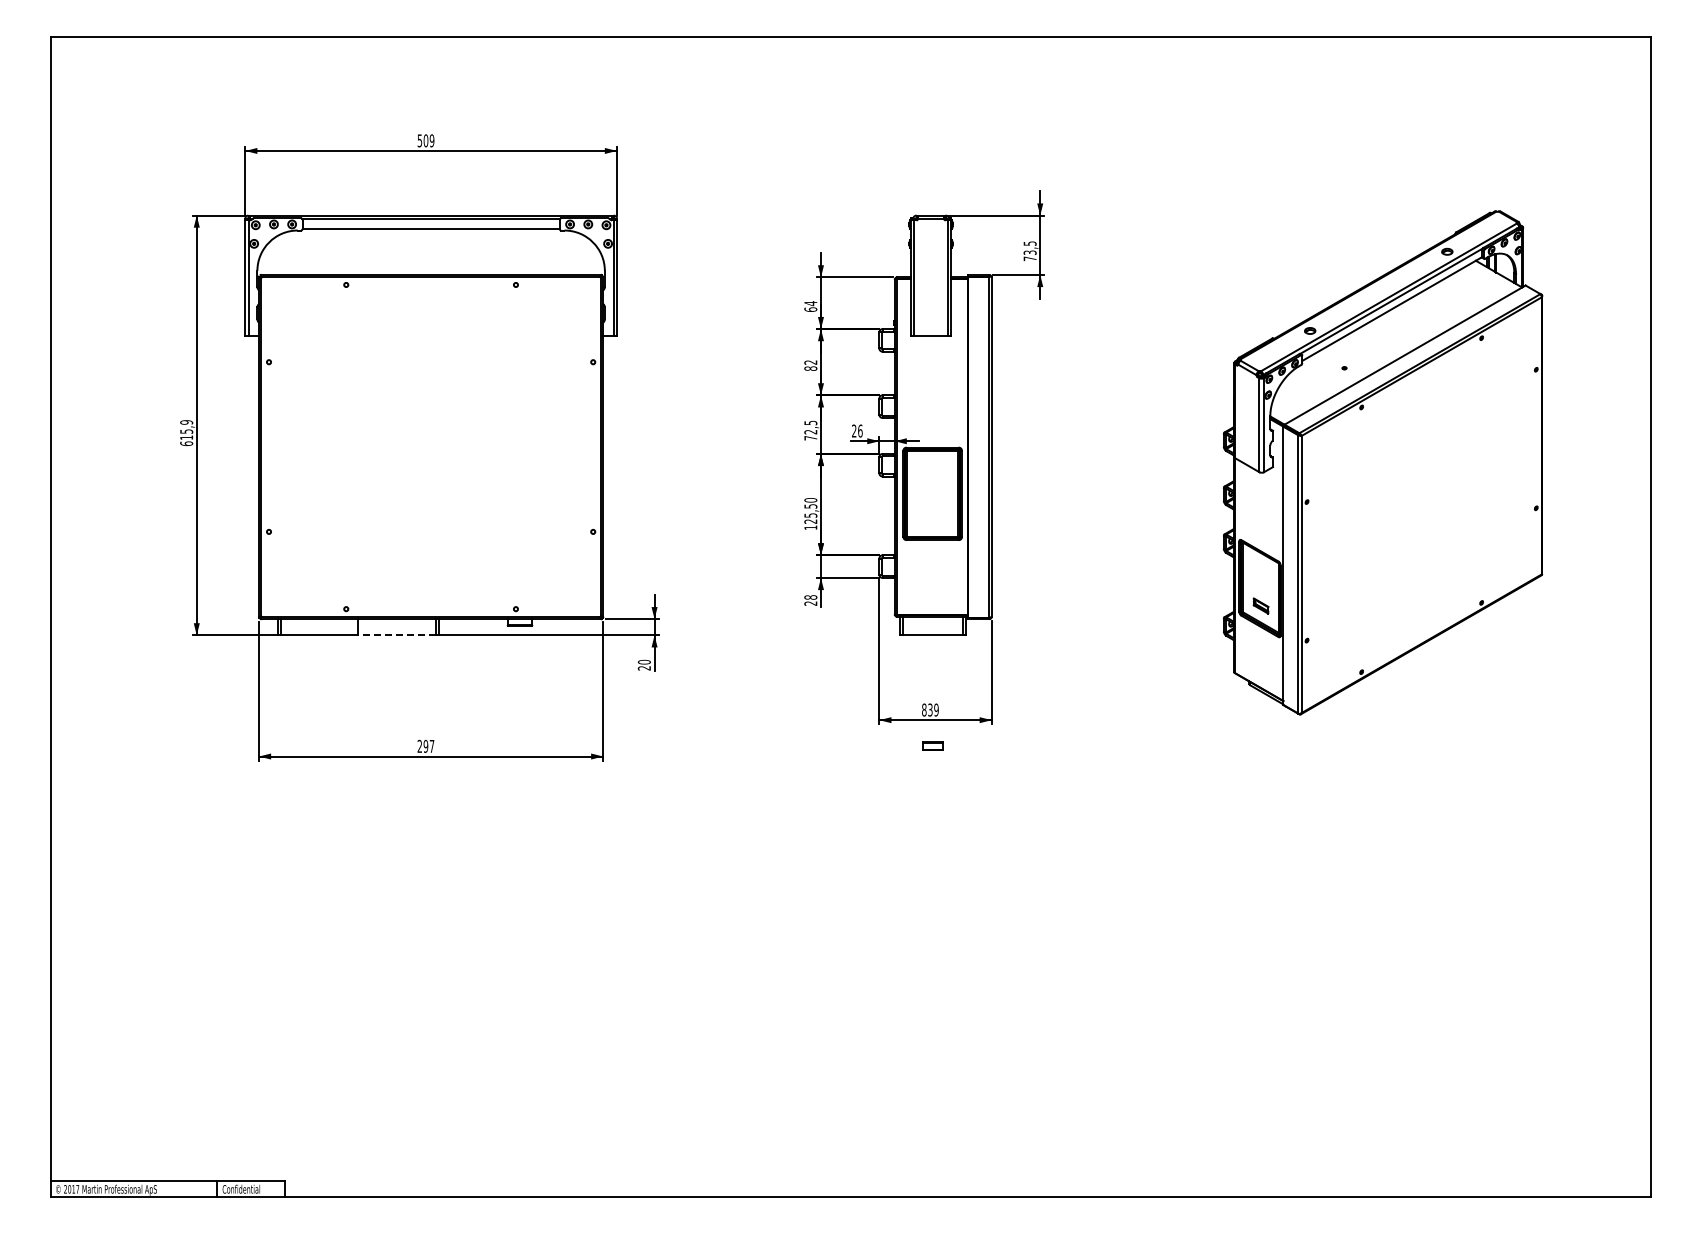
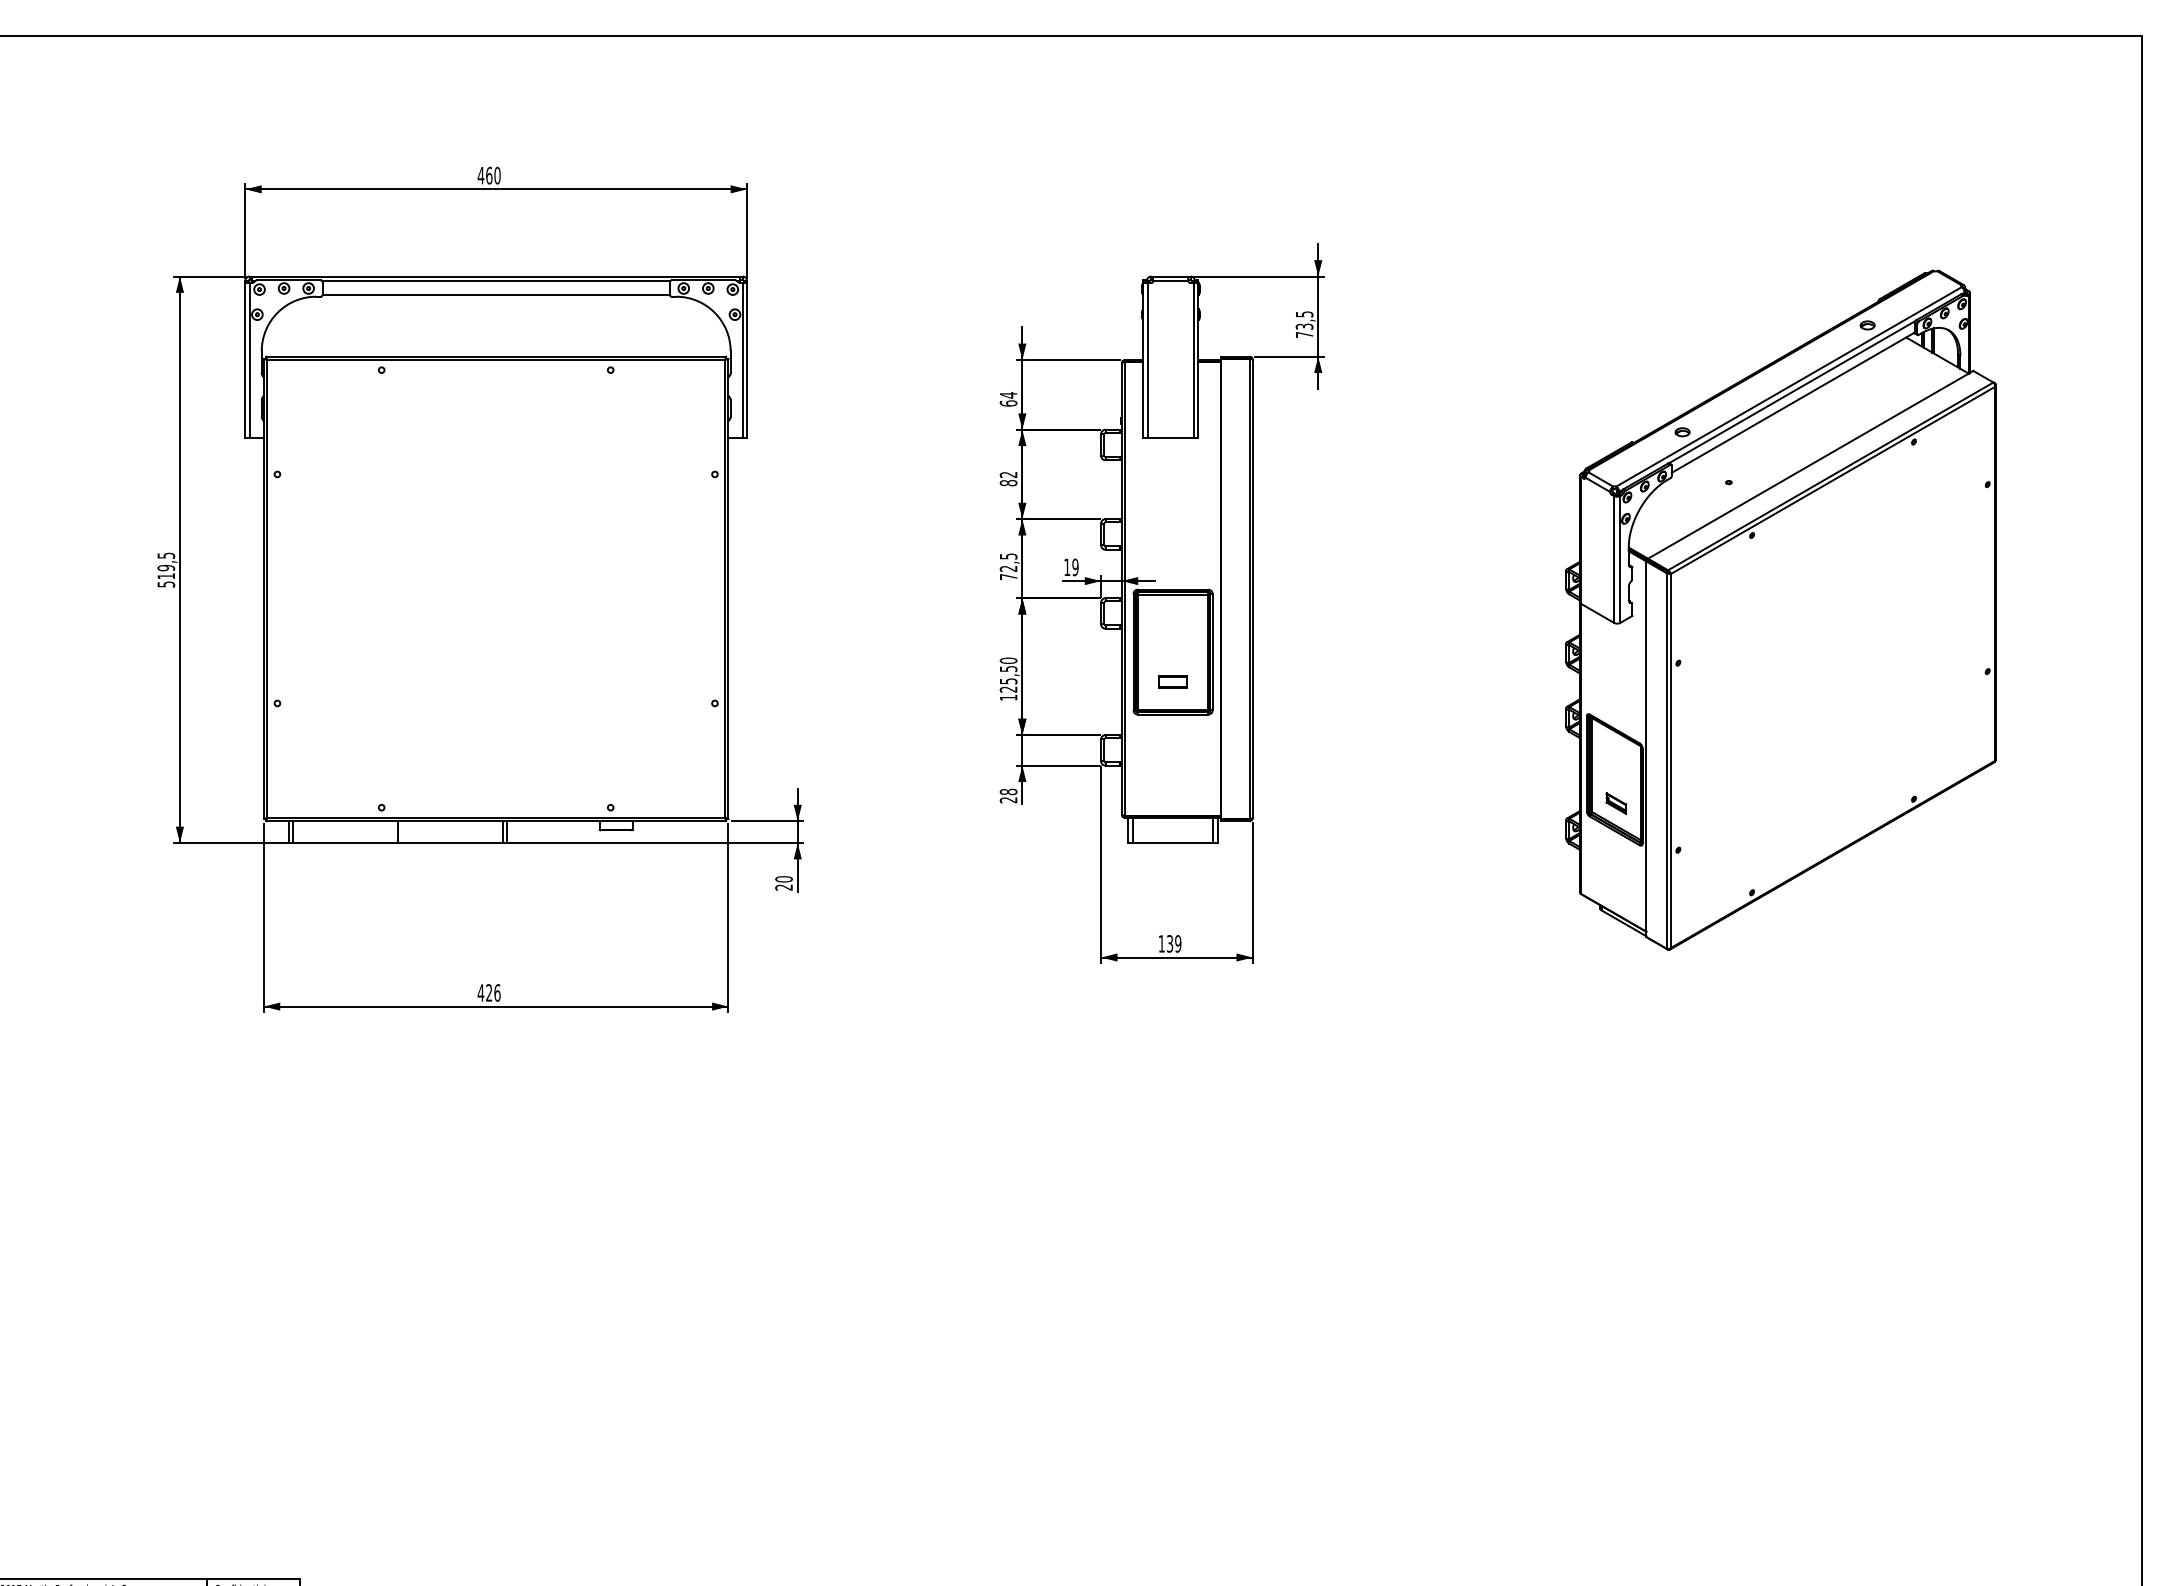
text: (425, 140) -> (488, 175), 509 -> 460
text: (857, 430) -> (1071, 566), 26 -> 19
text: (186, 433) -> (166, 570), 615,9 -> 519,5
line: (397, 635) -> (450, 843), dashed -> solid
text: (924, 709) -> (1162, 943), 839 -> 139
text: (425, 745) -> (488, 991), 297 -> 426
part: (932, 745) -> (1172, 681), moved

